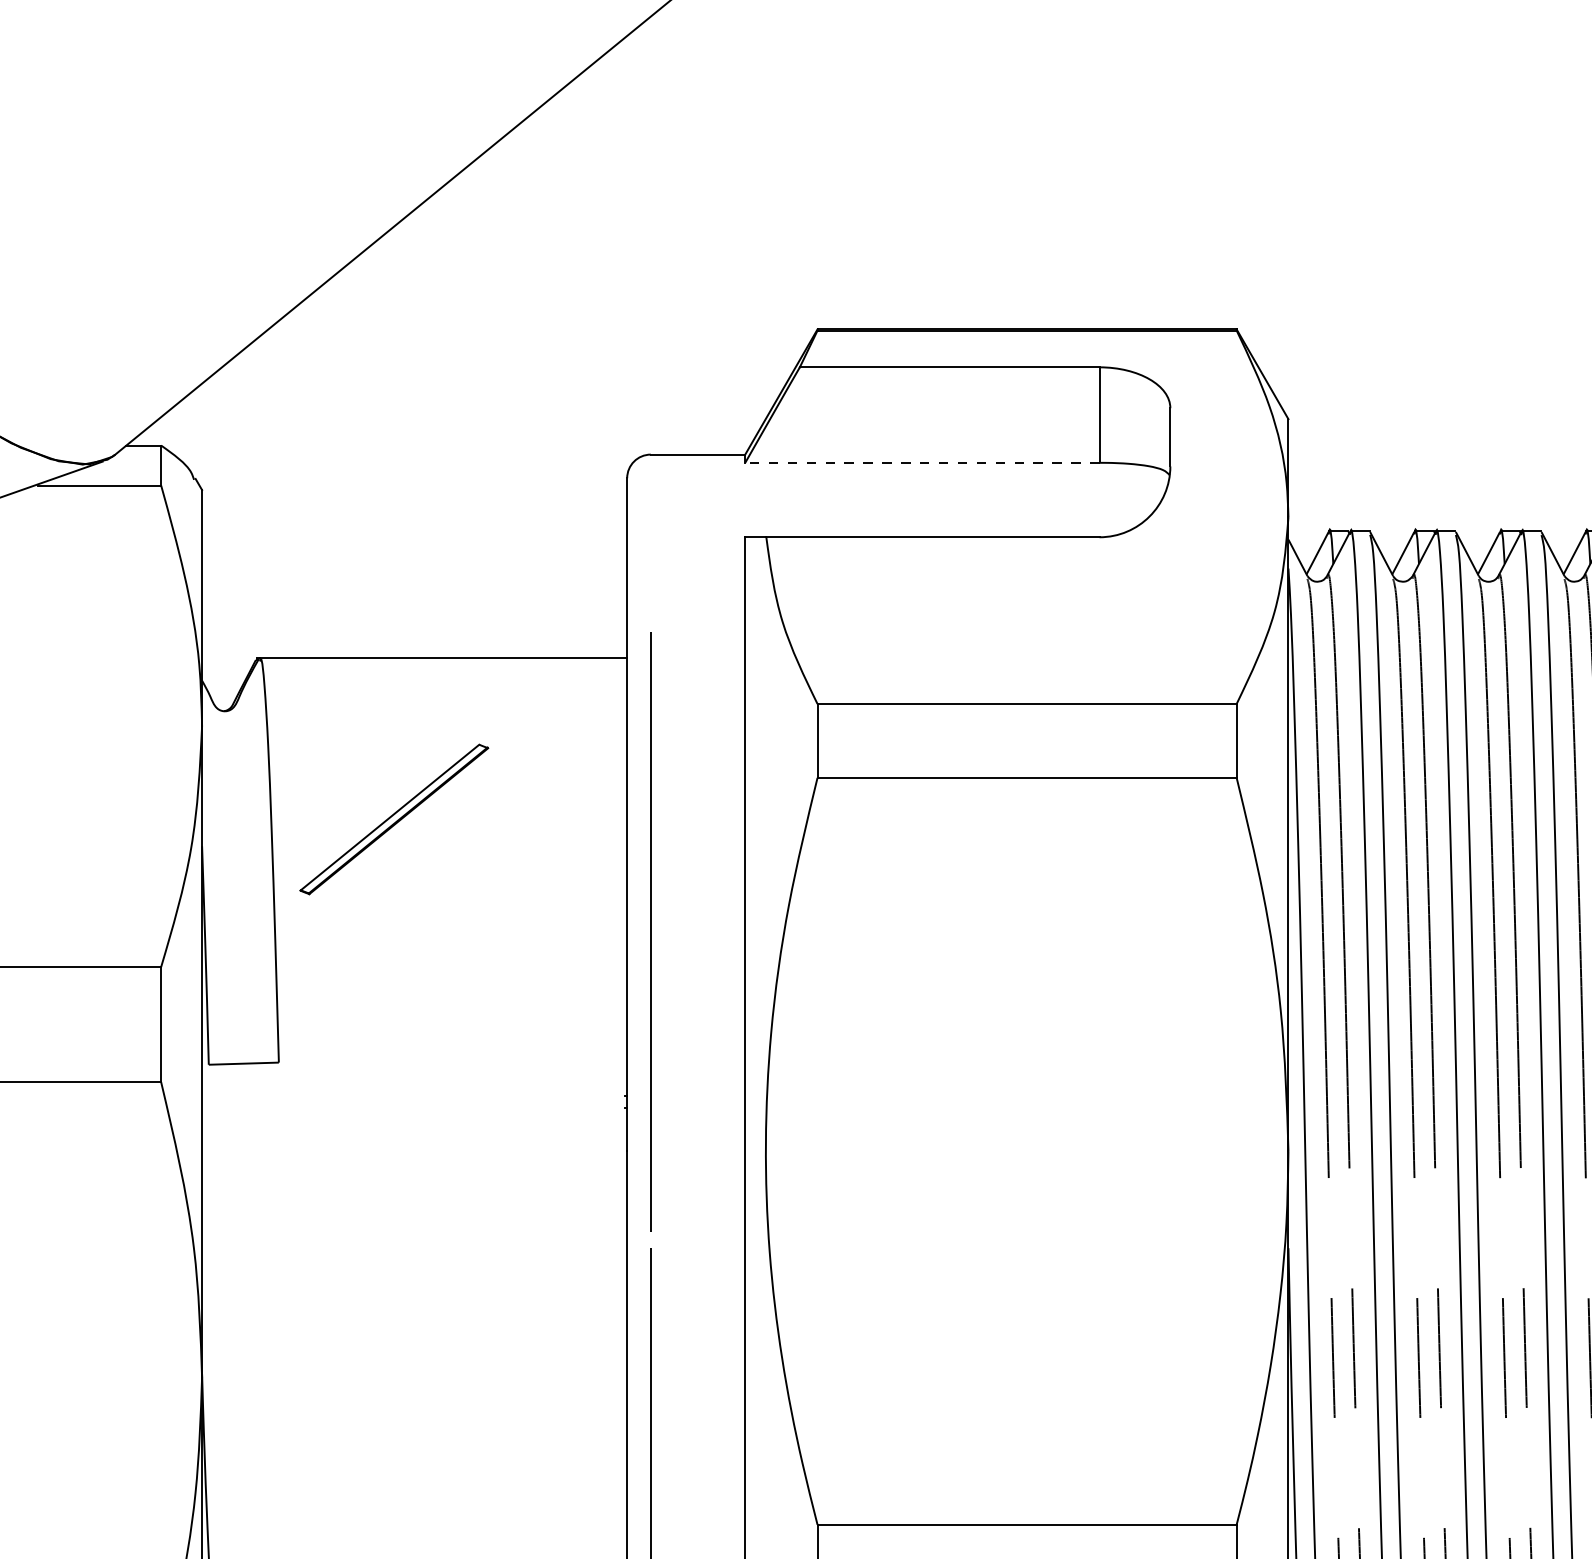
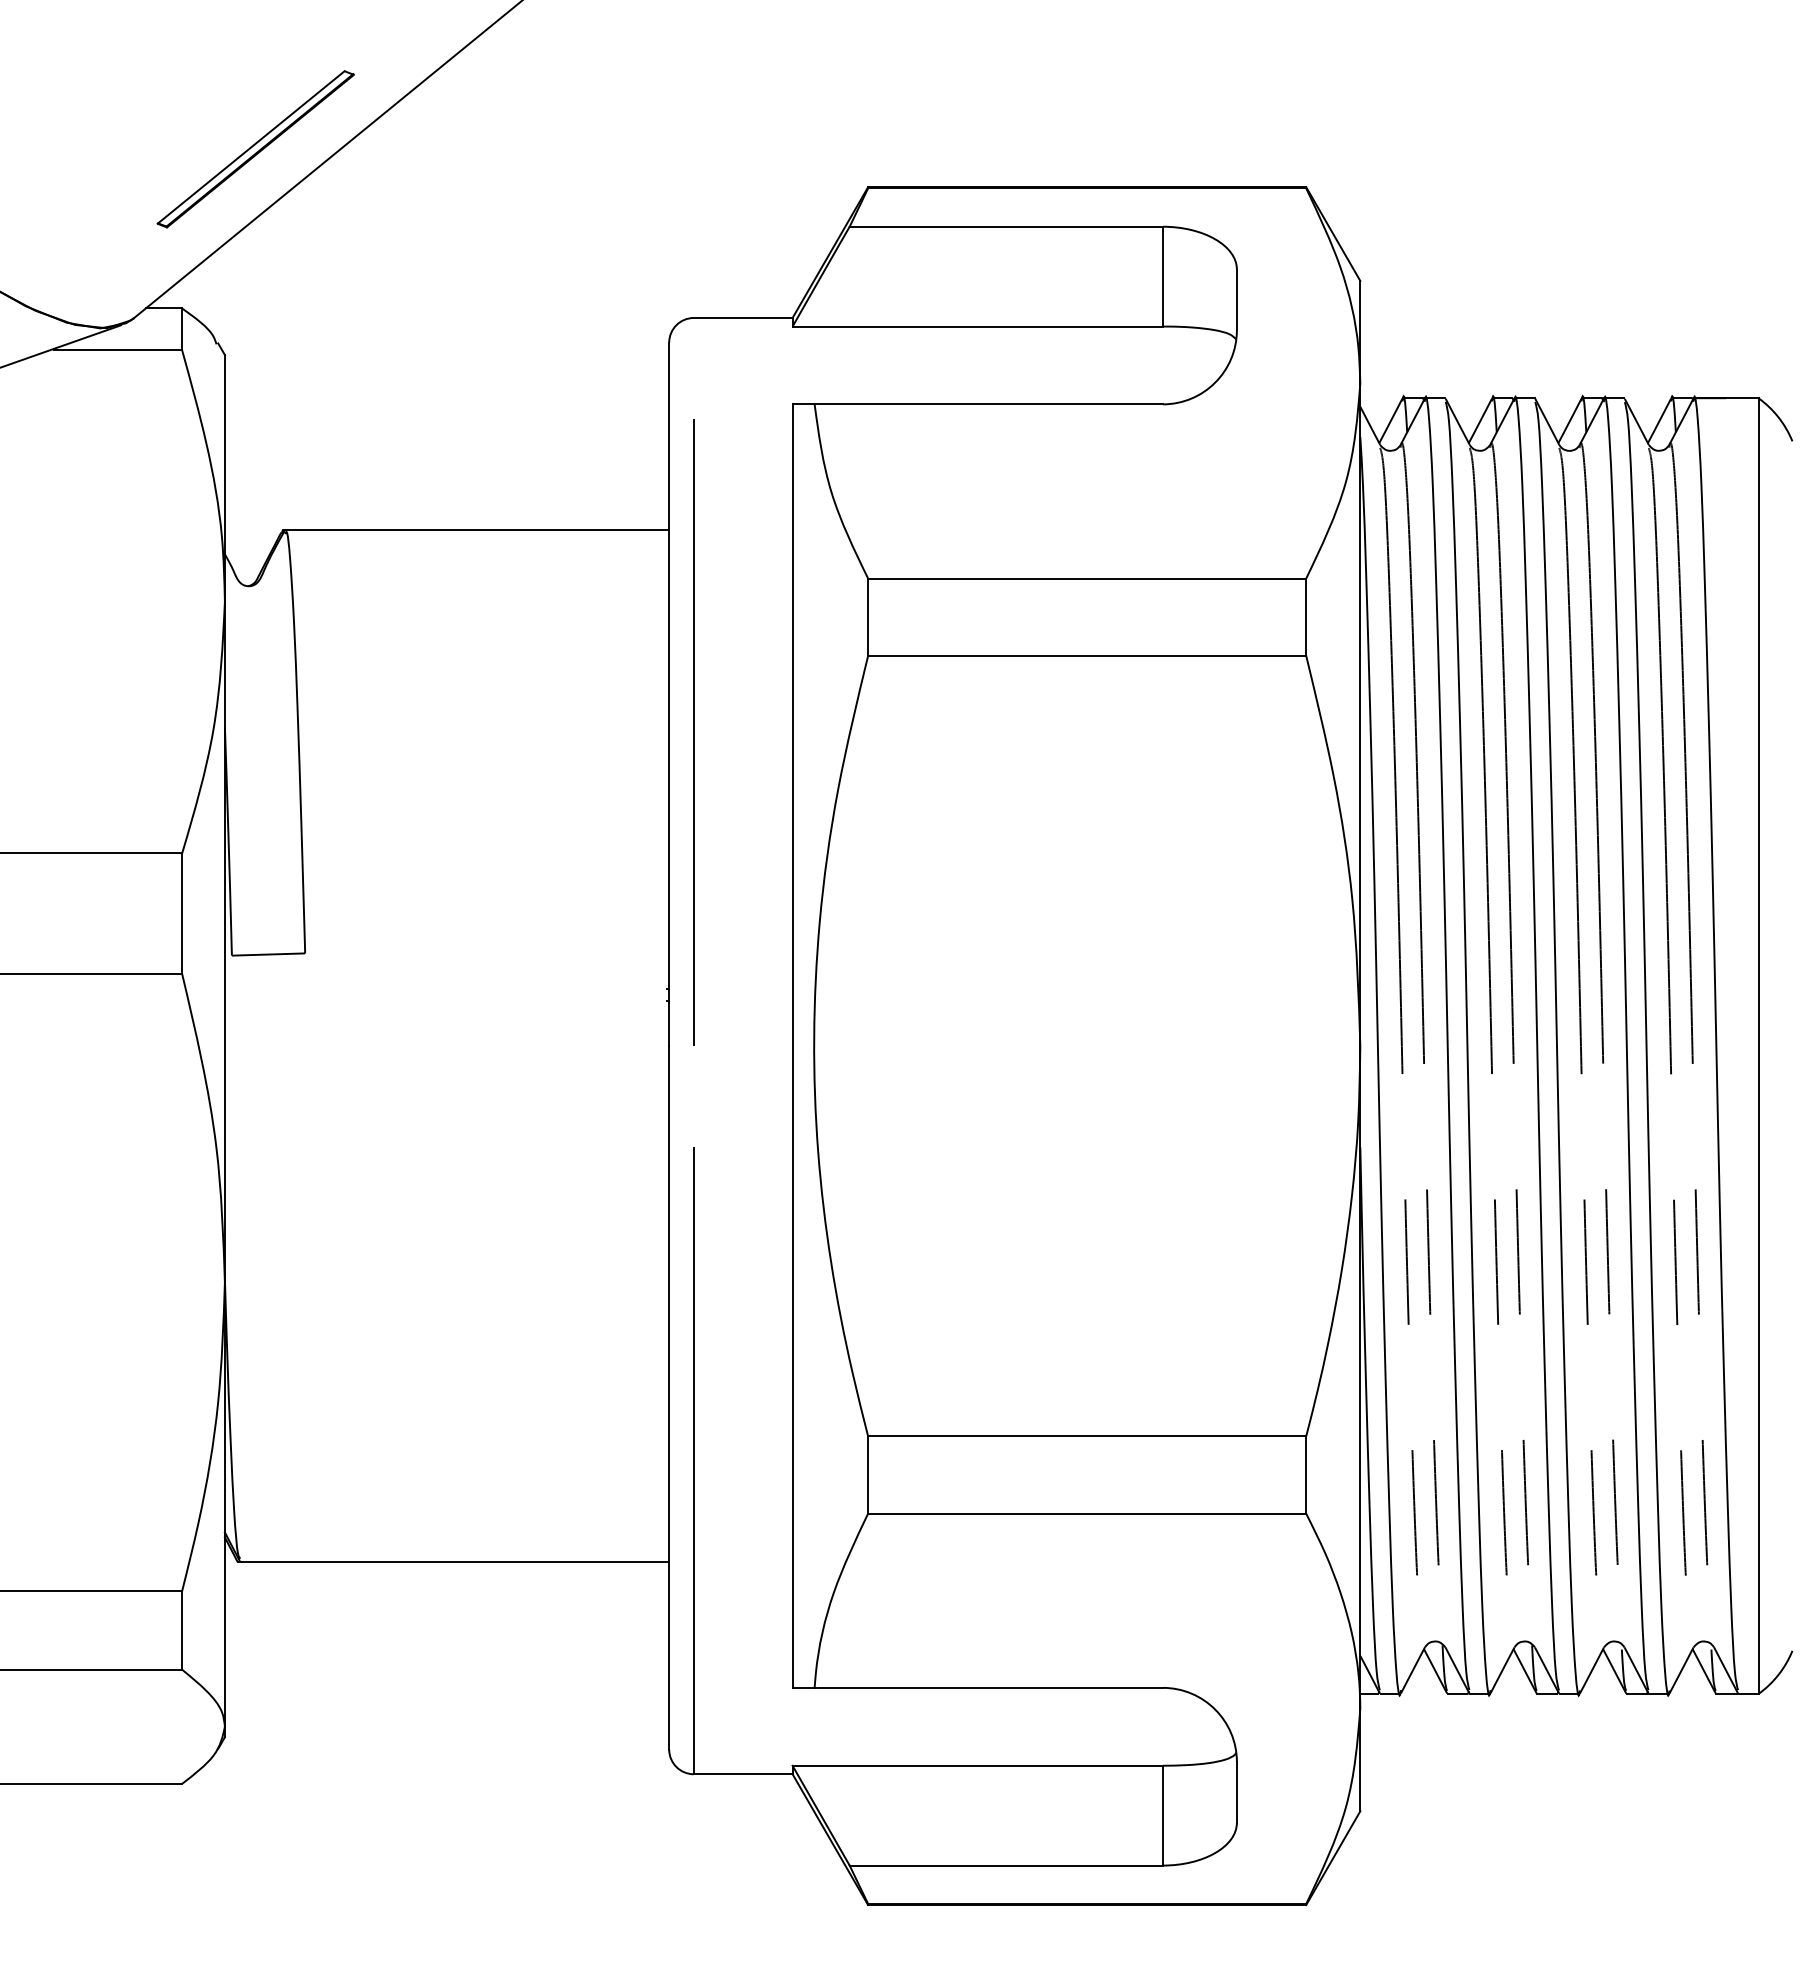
line: (922, 462) -> (977, 326), dashed -> solid
part: (394, 819) -> (255, 149), moved
line: (650, 931) -> (693, 732), moved

